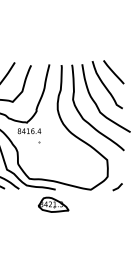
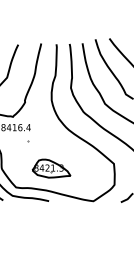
part: (53, 204) -> (51, 168), moved

